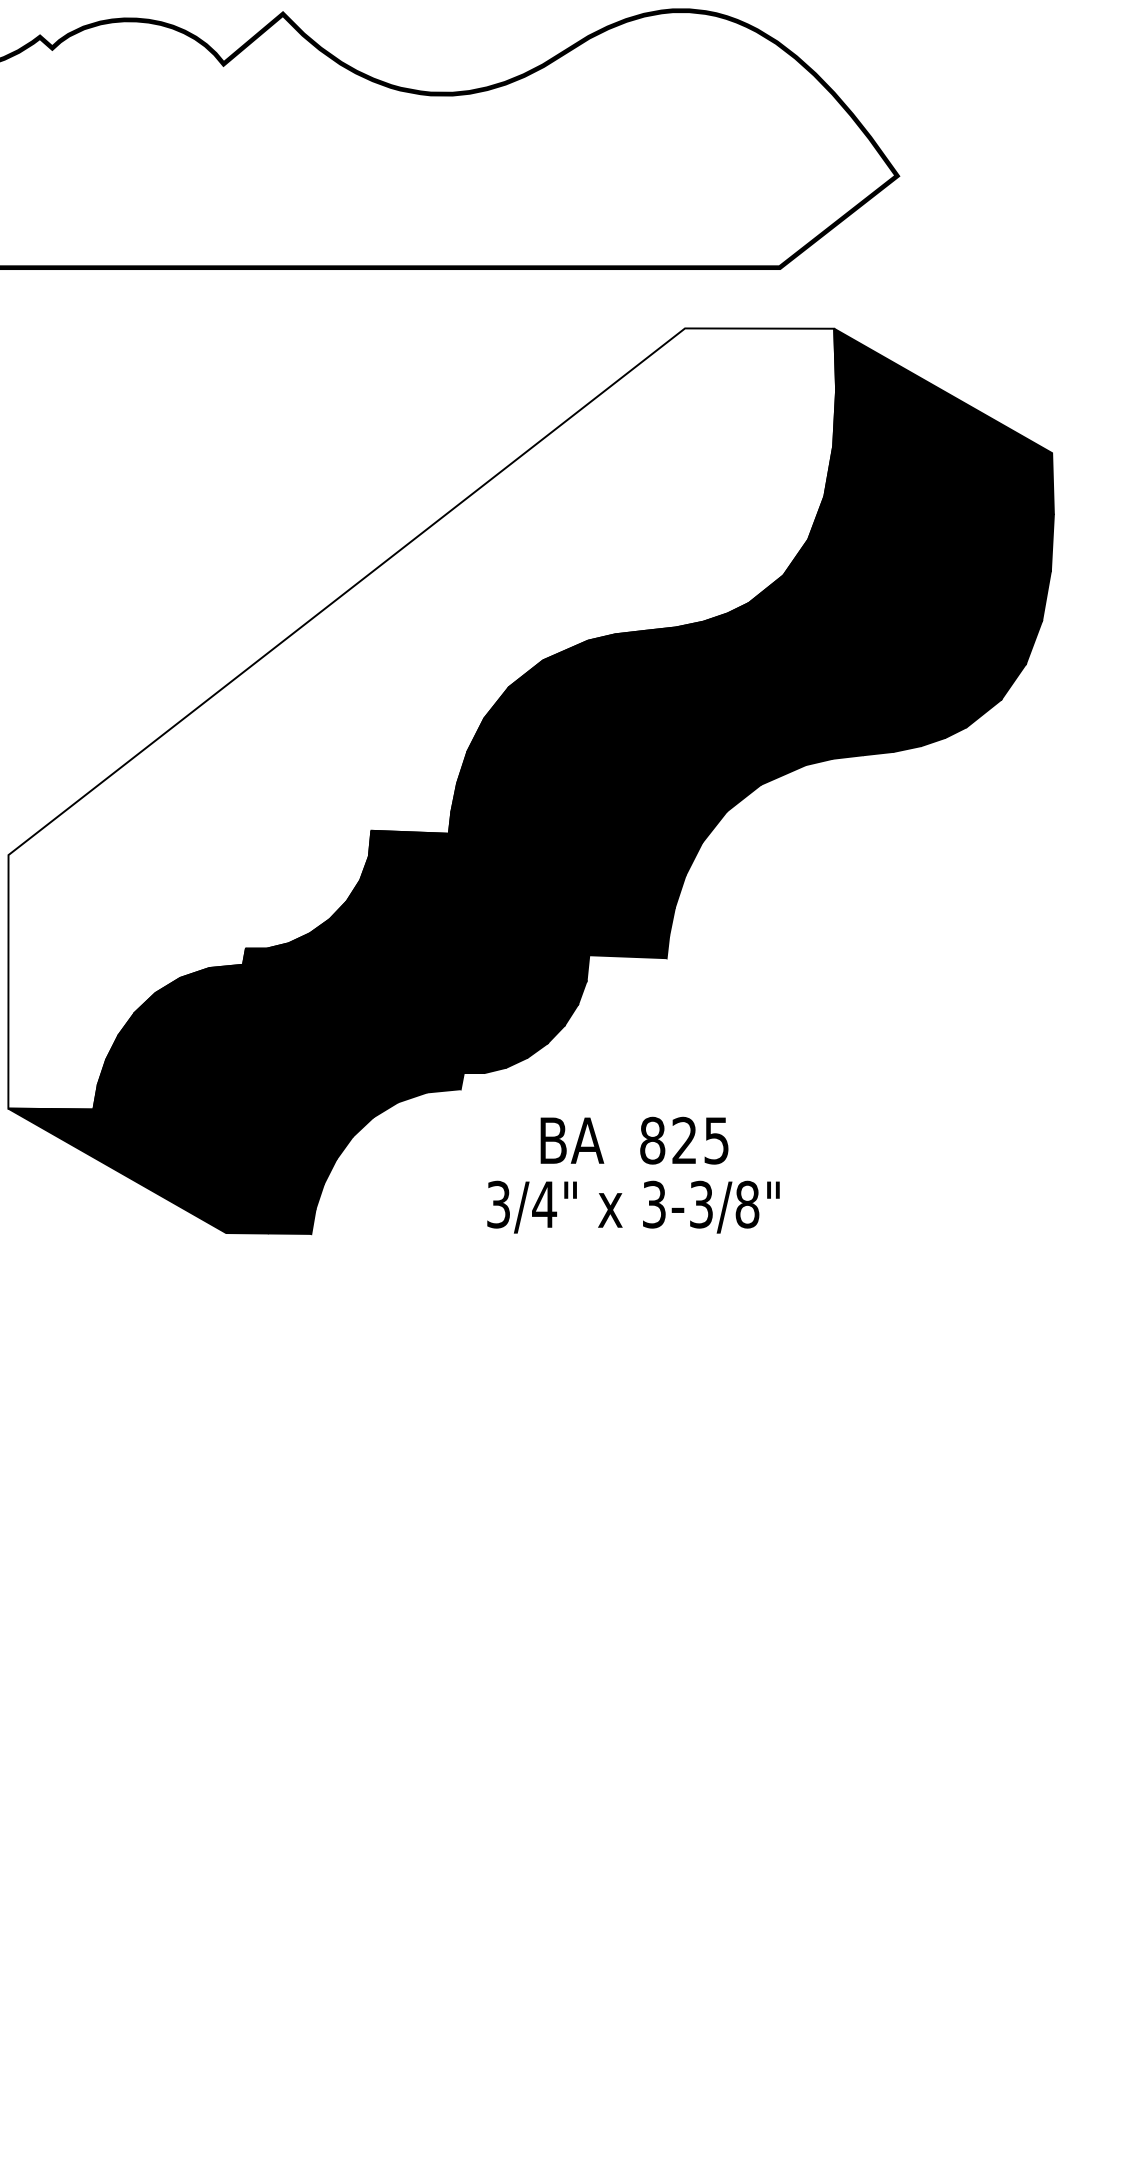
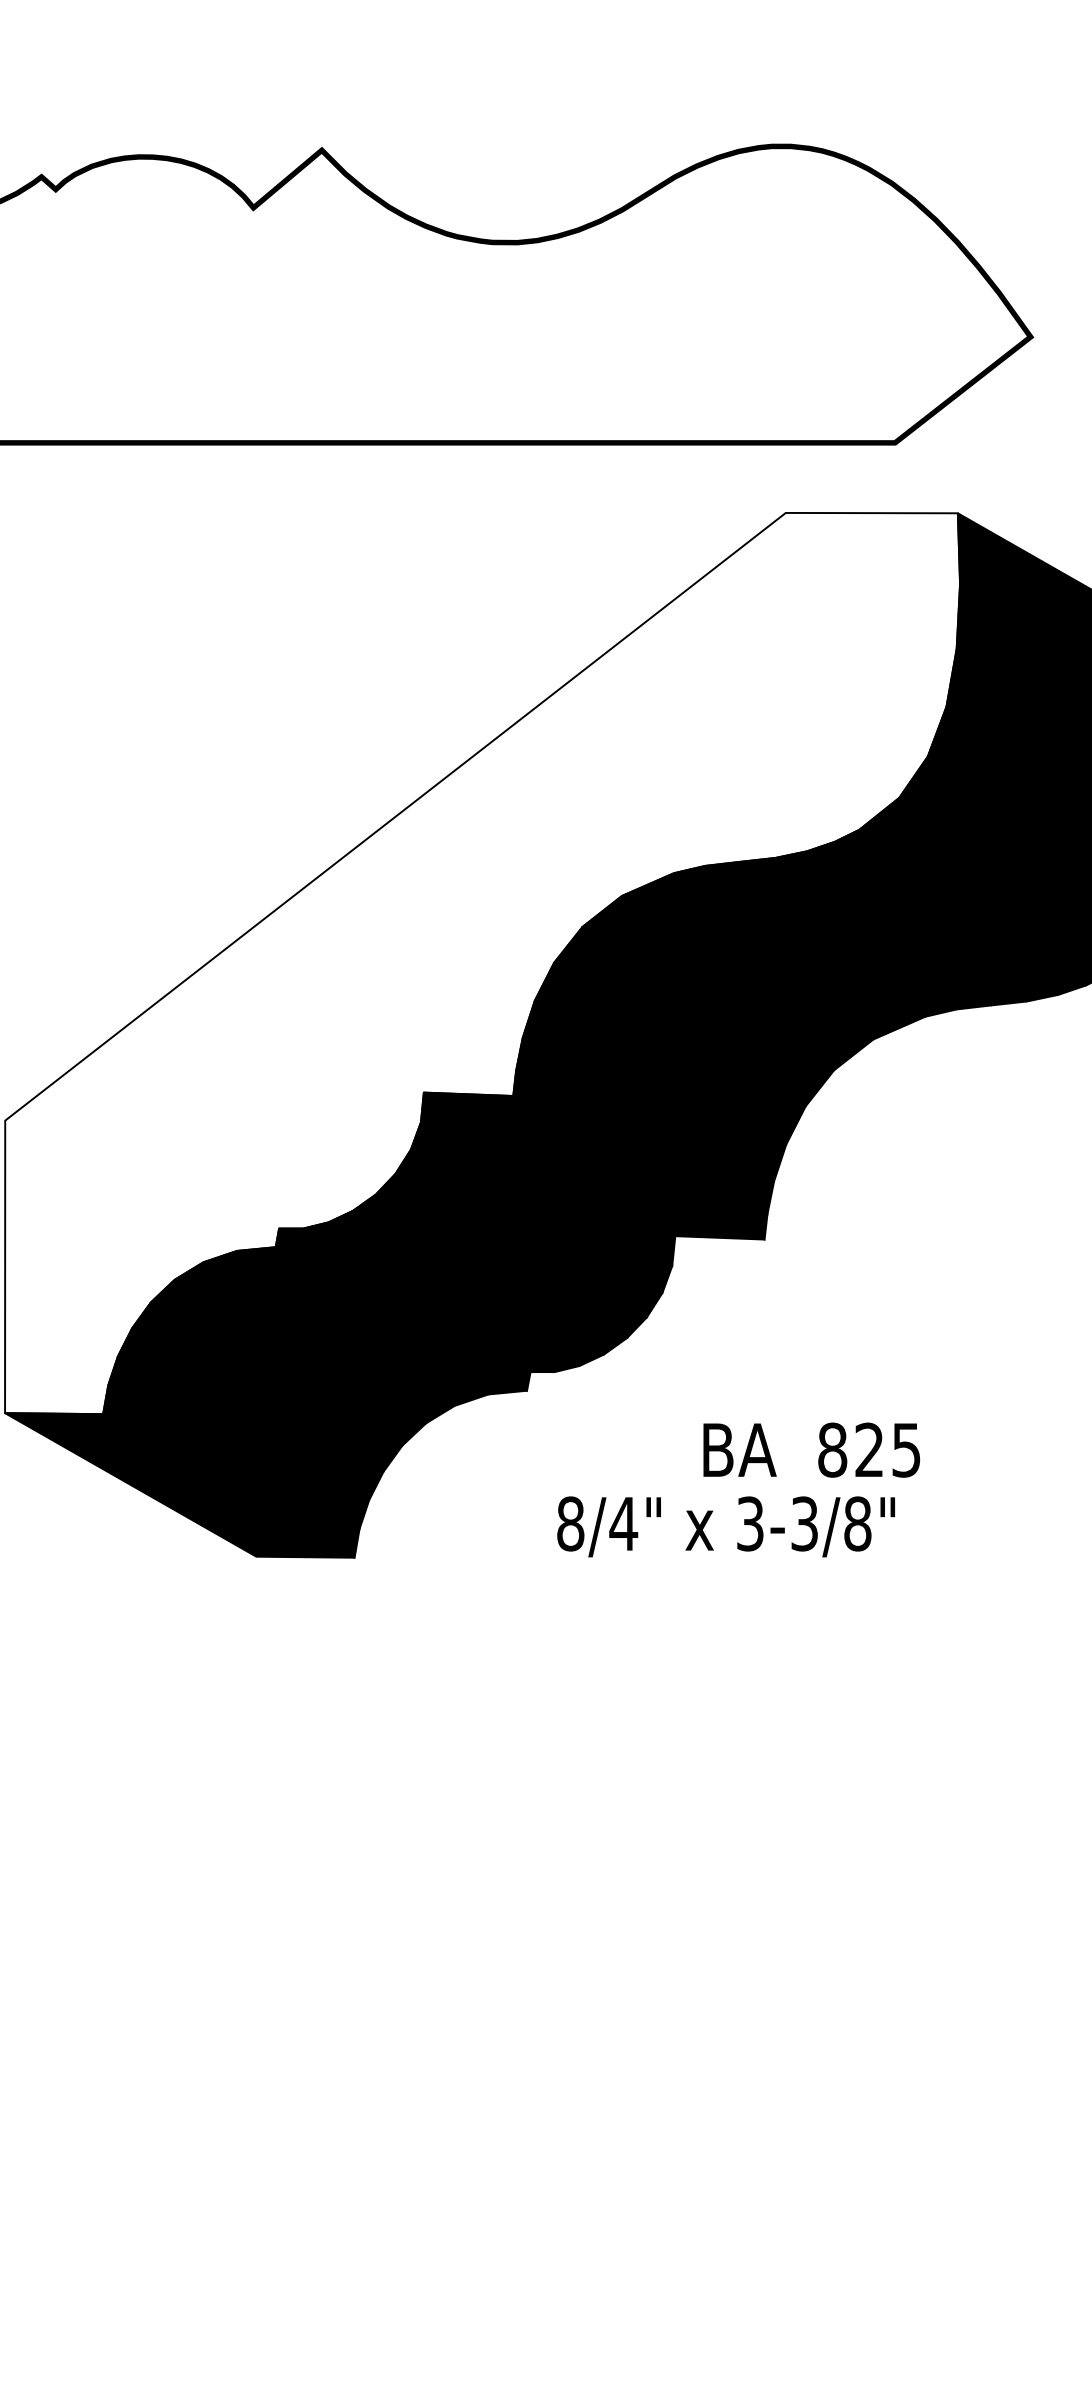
text: (634, 1140) -> (811, 1449), moved
text: (498, 1204) -> (570, 1523), 3/4" -> 8/4"

